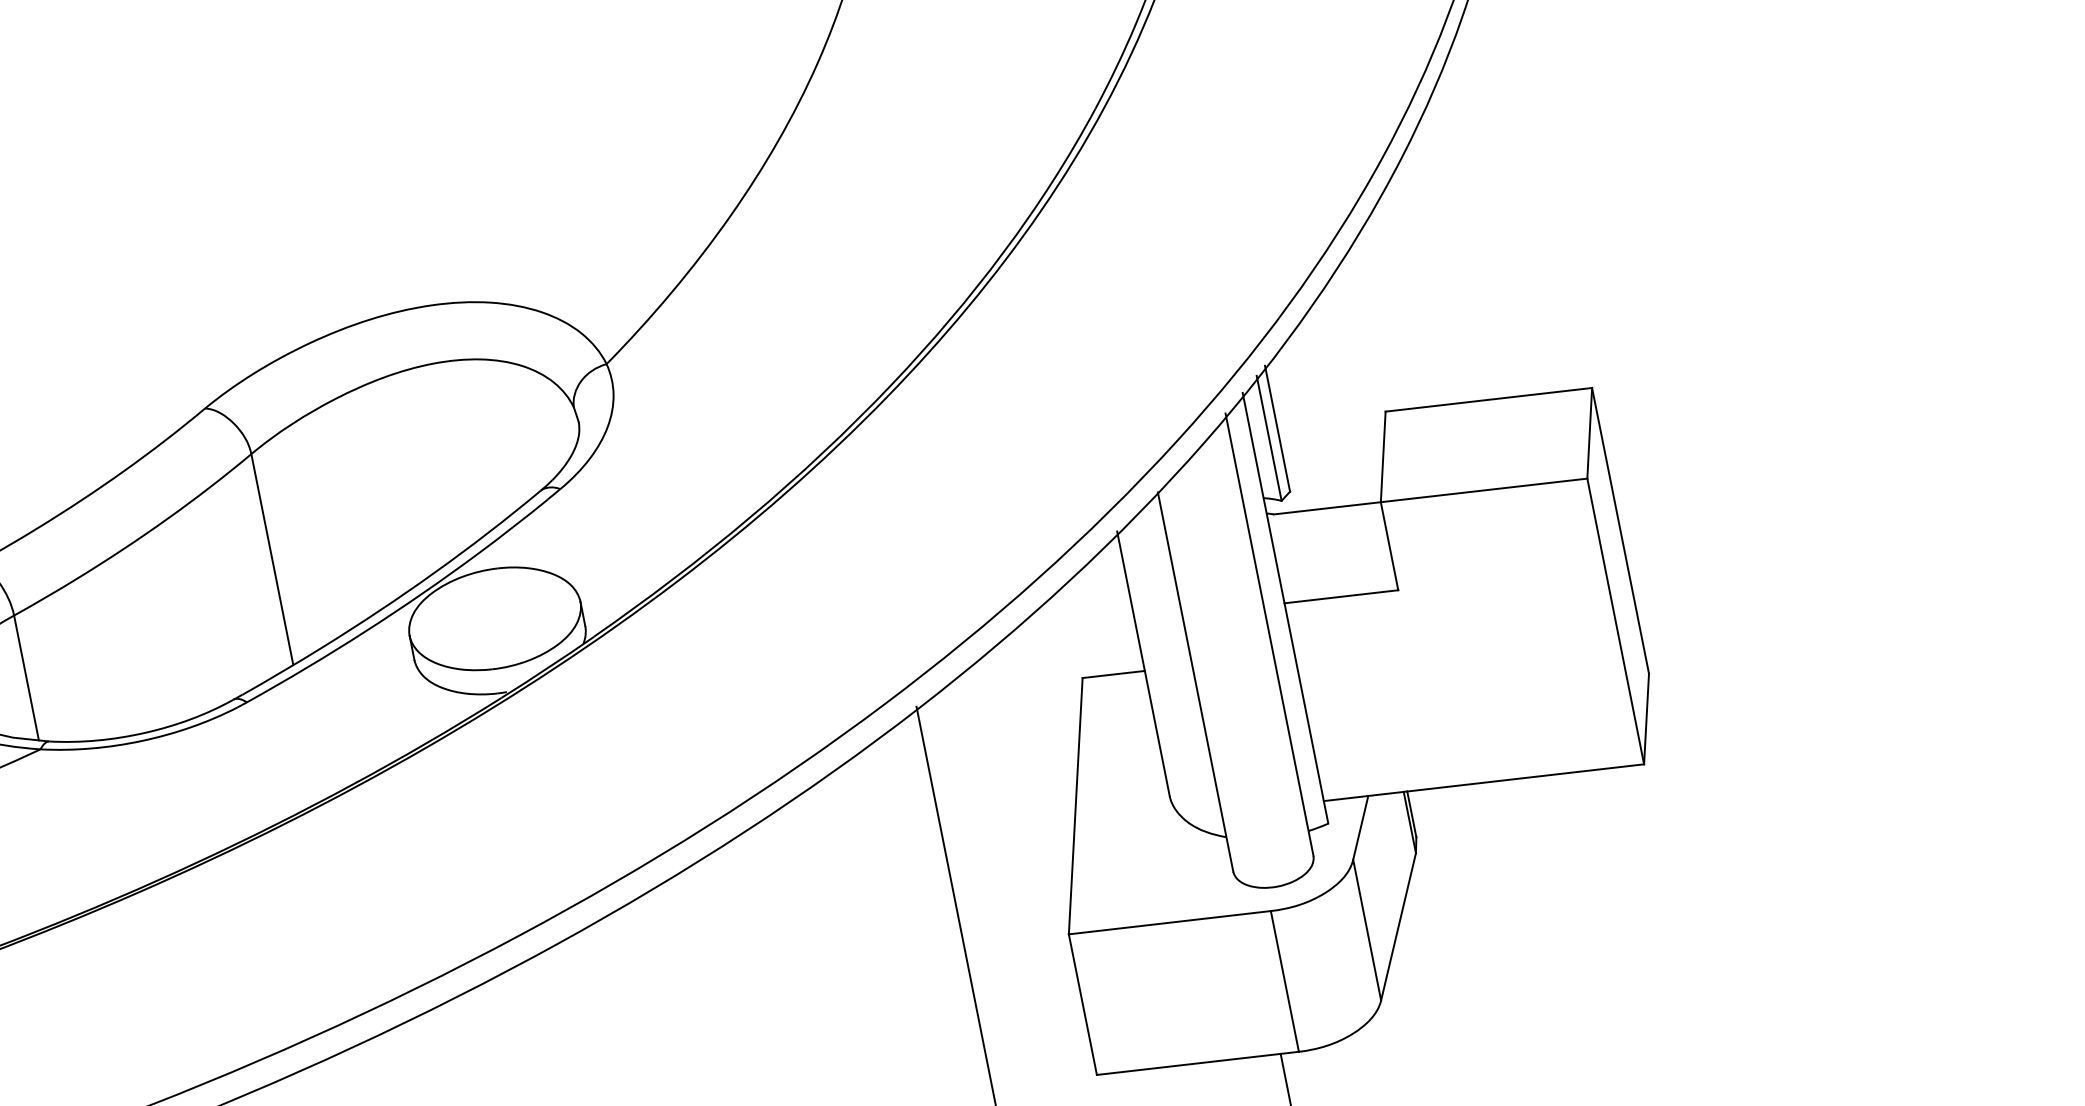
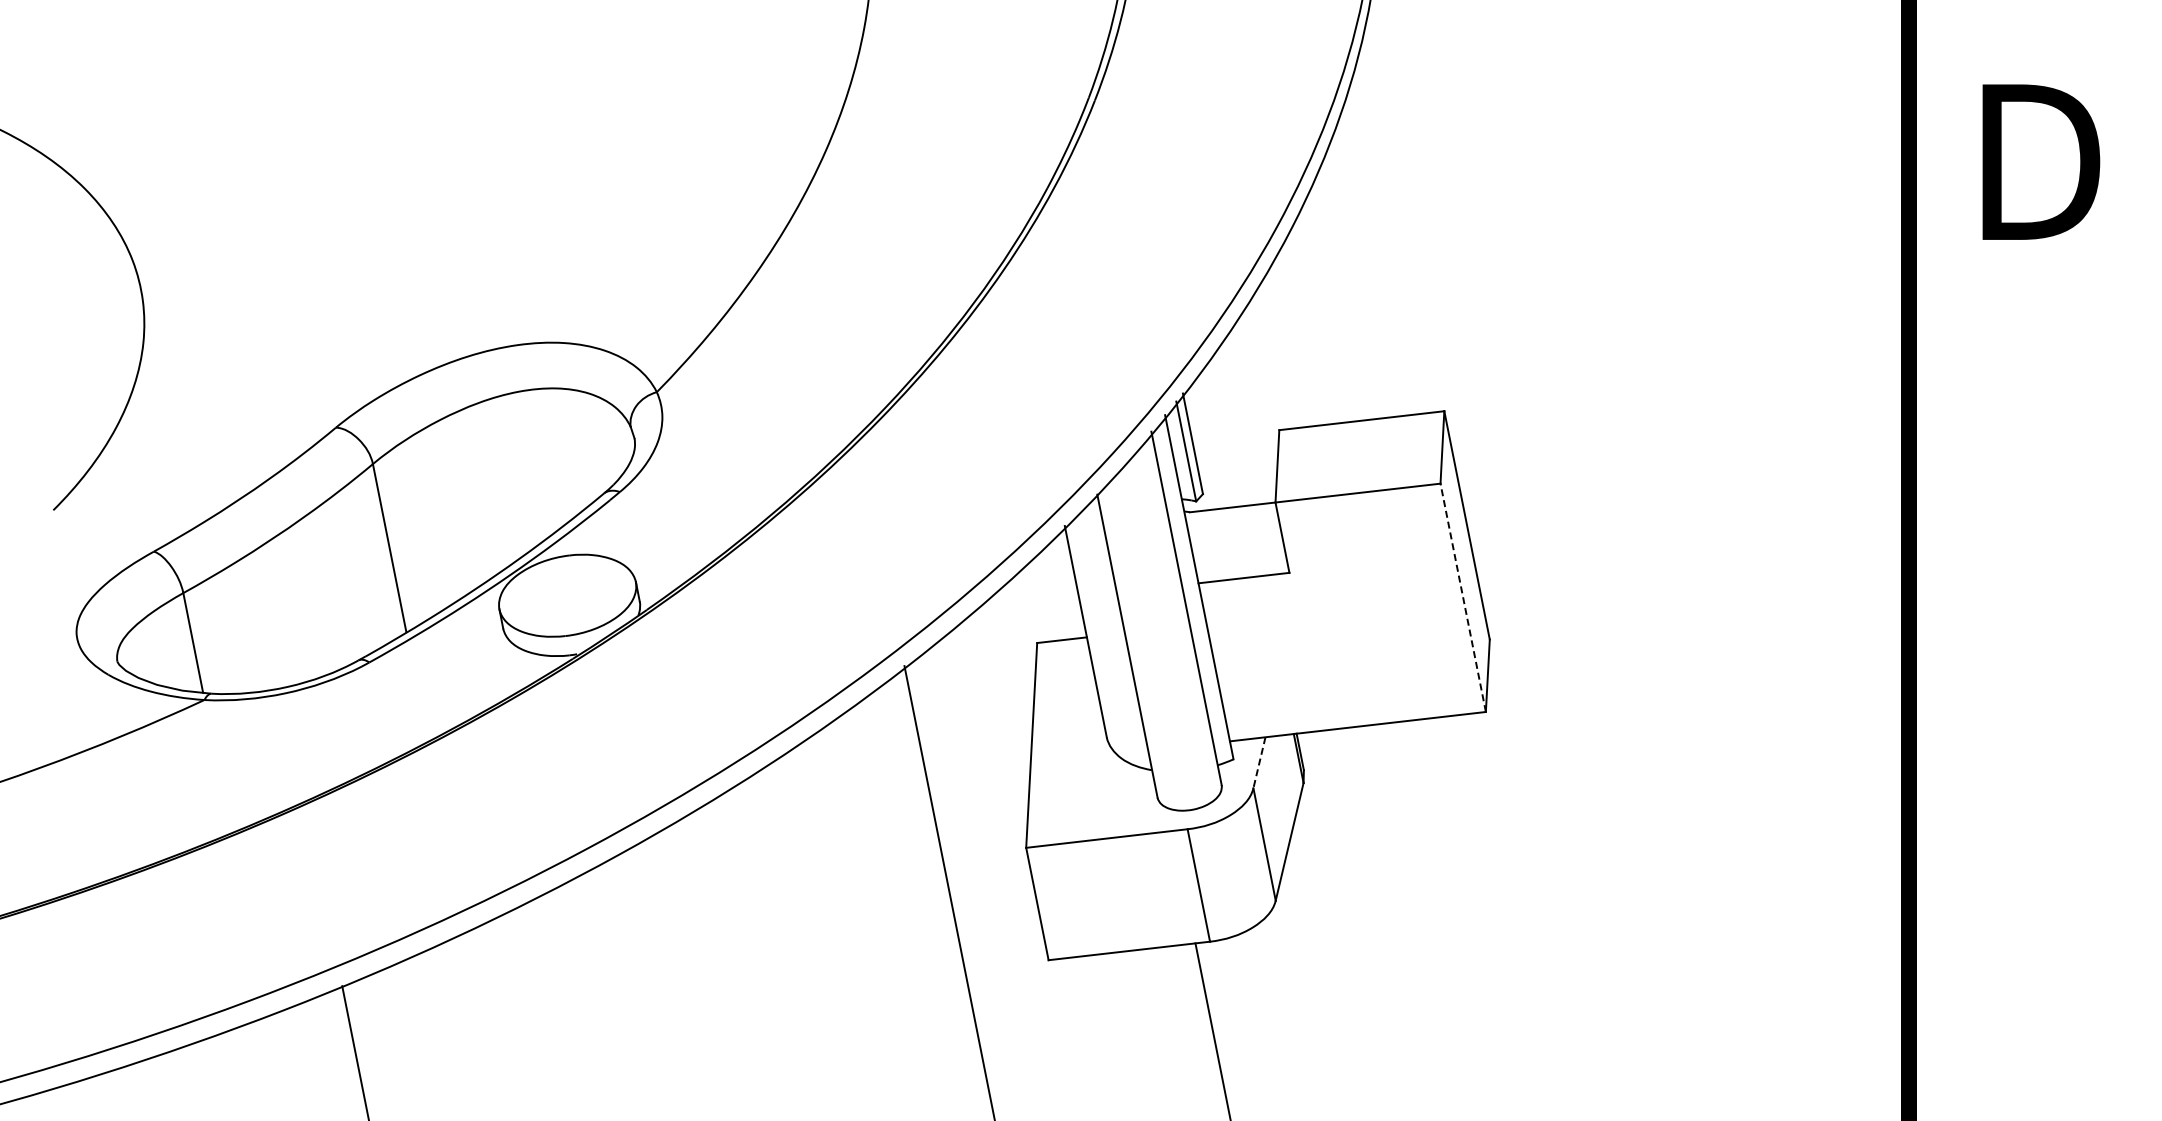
line: (1616, 621) -> (1463, 597), solid -> dashed
line: (1360, 828) -> (1259, 763), solid -> dashed

